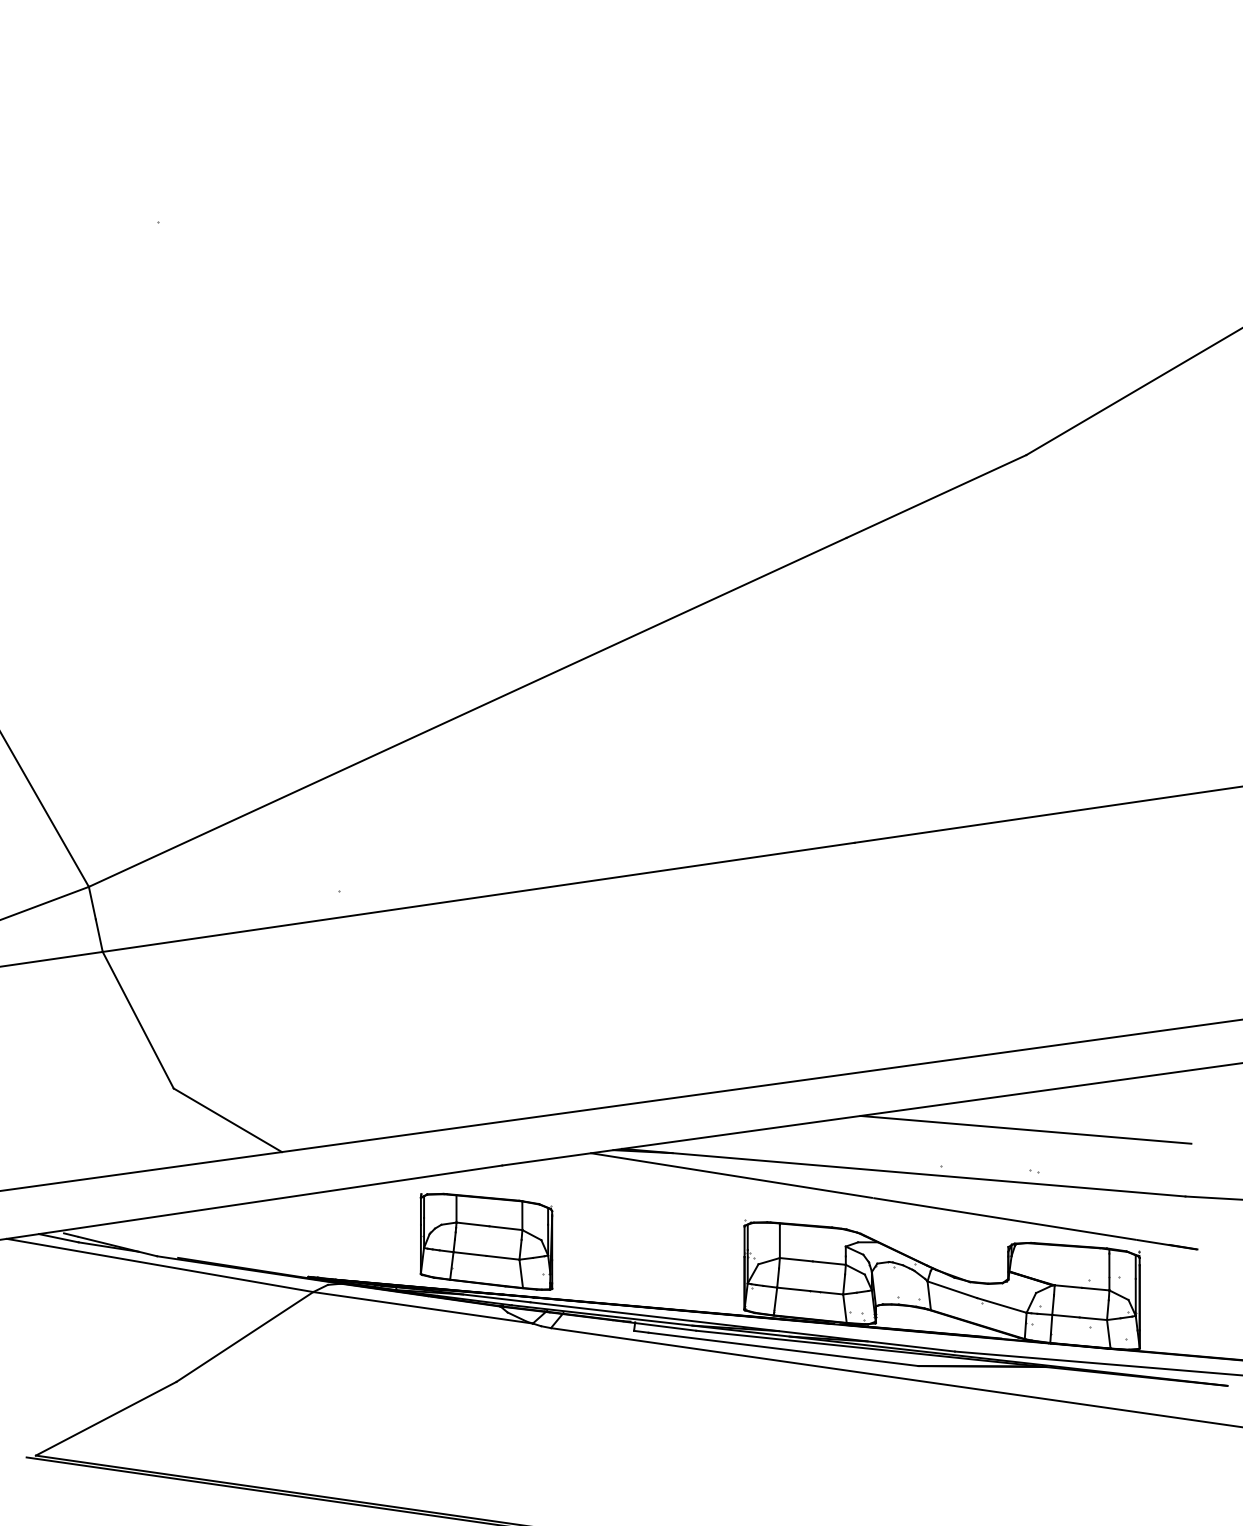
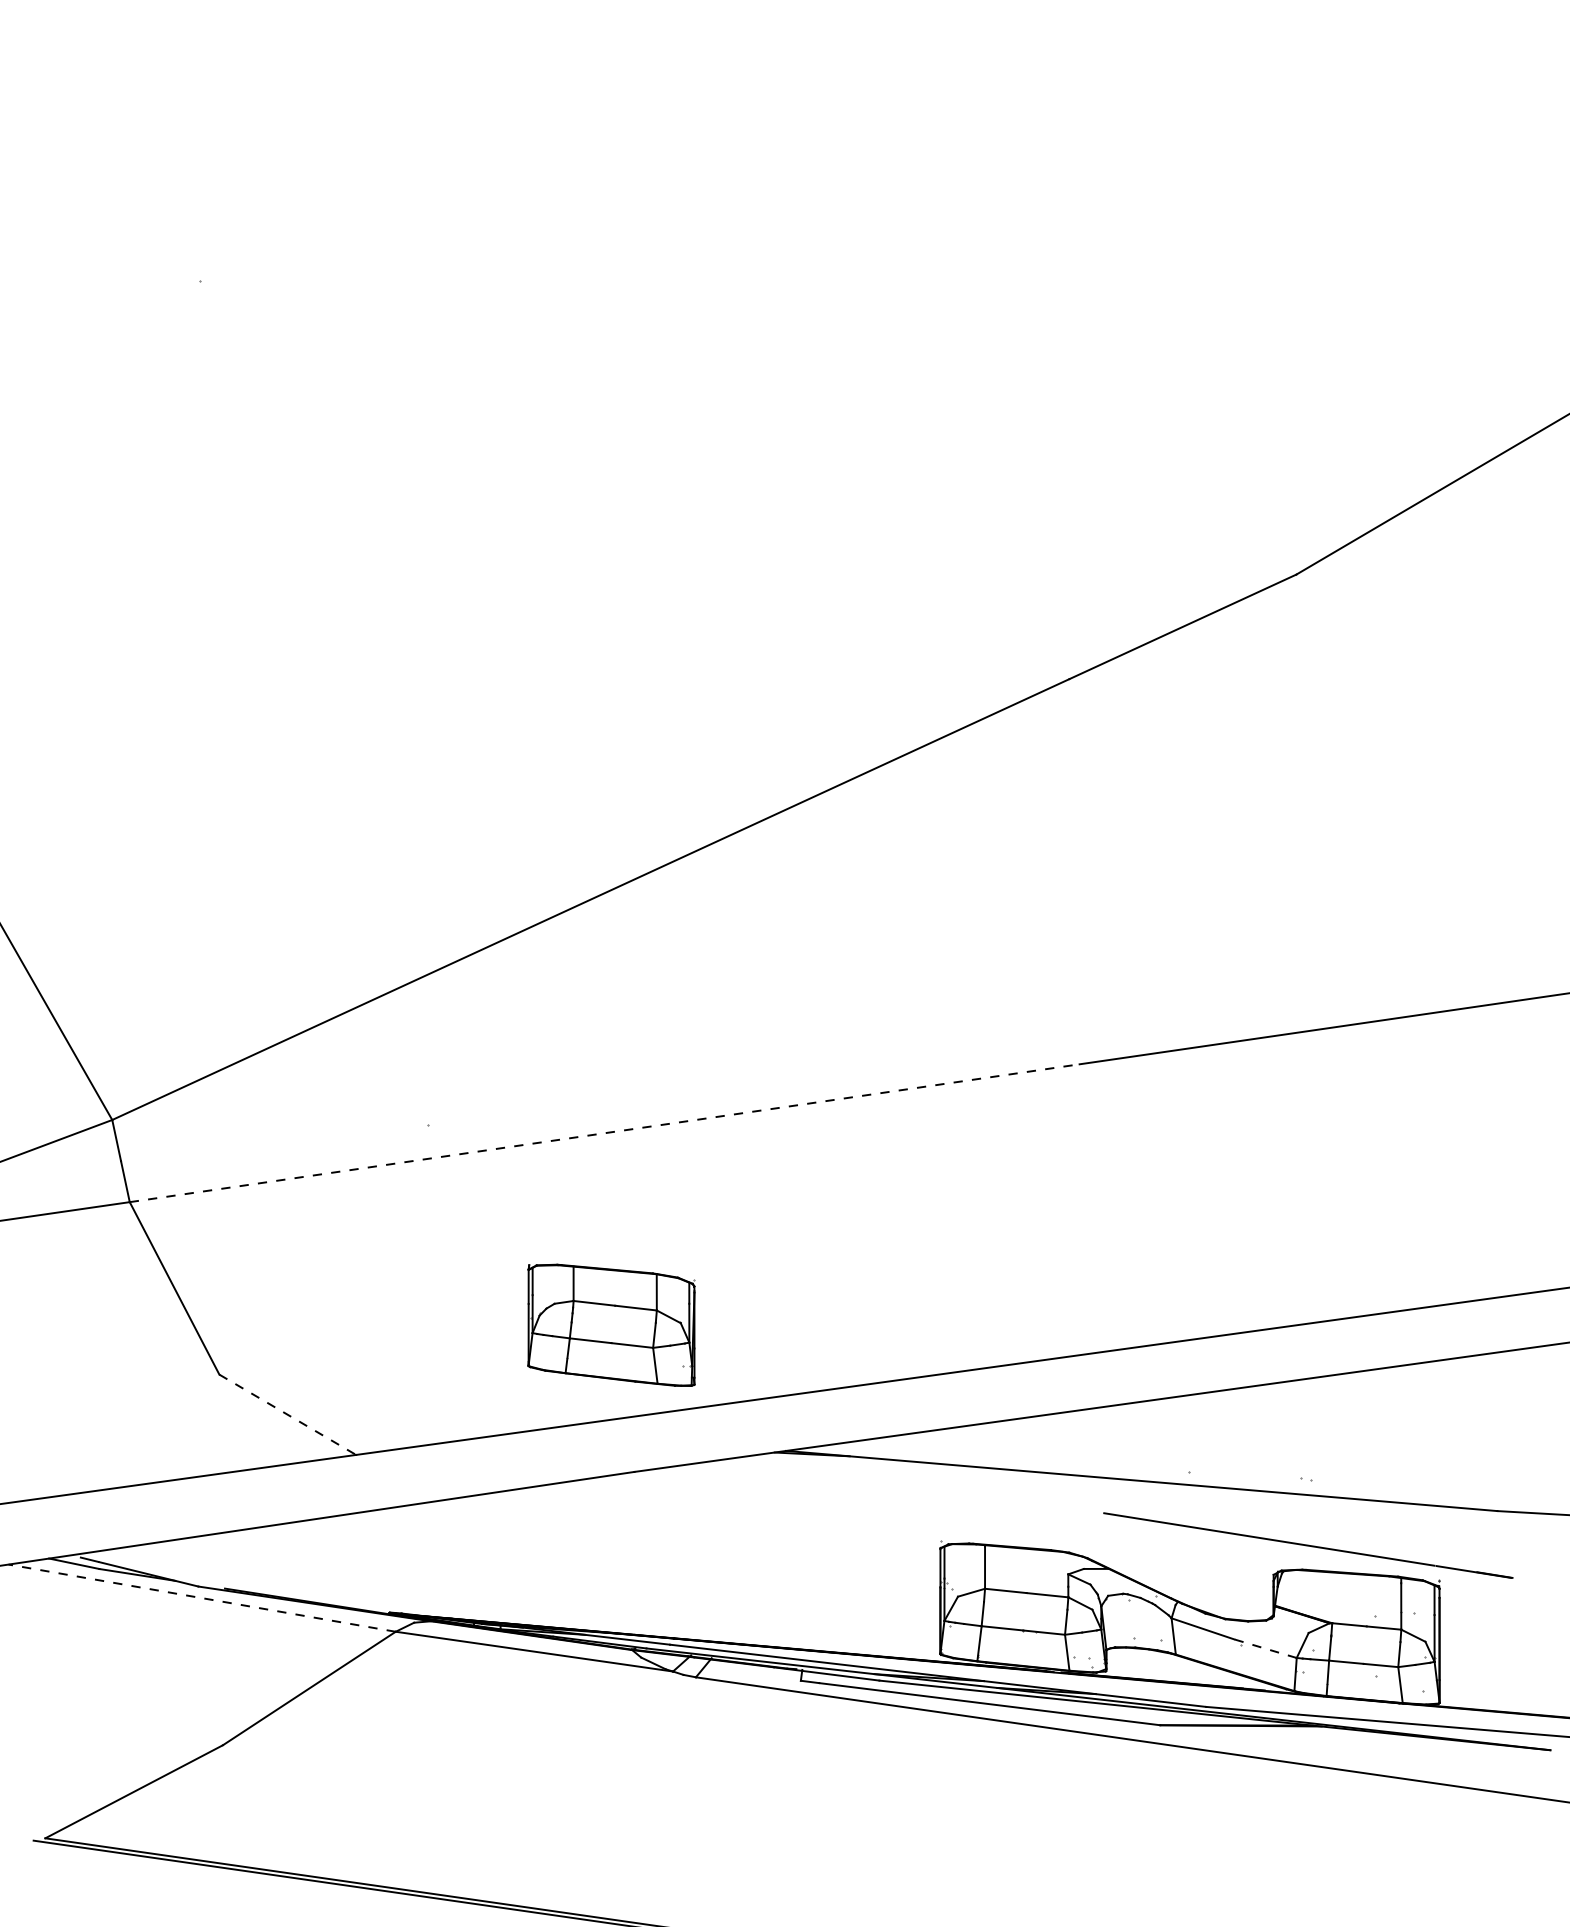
line: (478, 897) -> (604, 1133), solid -> dashed
line: (228, 1120) -> (288, 1415), solid -> dashed
line: (1025, 1129) -> (1295, 1426), removed
line: (731, 1175) -> (923, 1484), removed
part: (486, 1241) -> (611, 1324), moved
line: (159, 1265) -> (201, 1598), solid -> dashed
line: (1001, 1305) -> (1265, 1648), solid -> dashed

